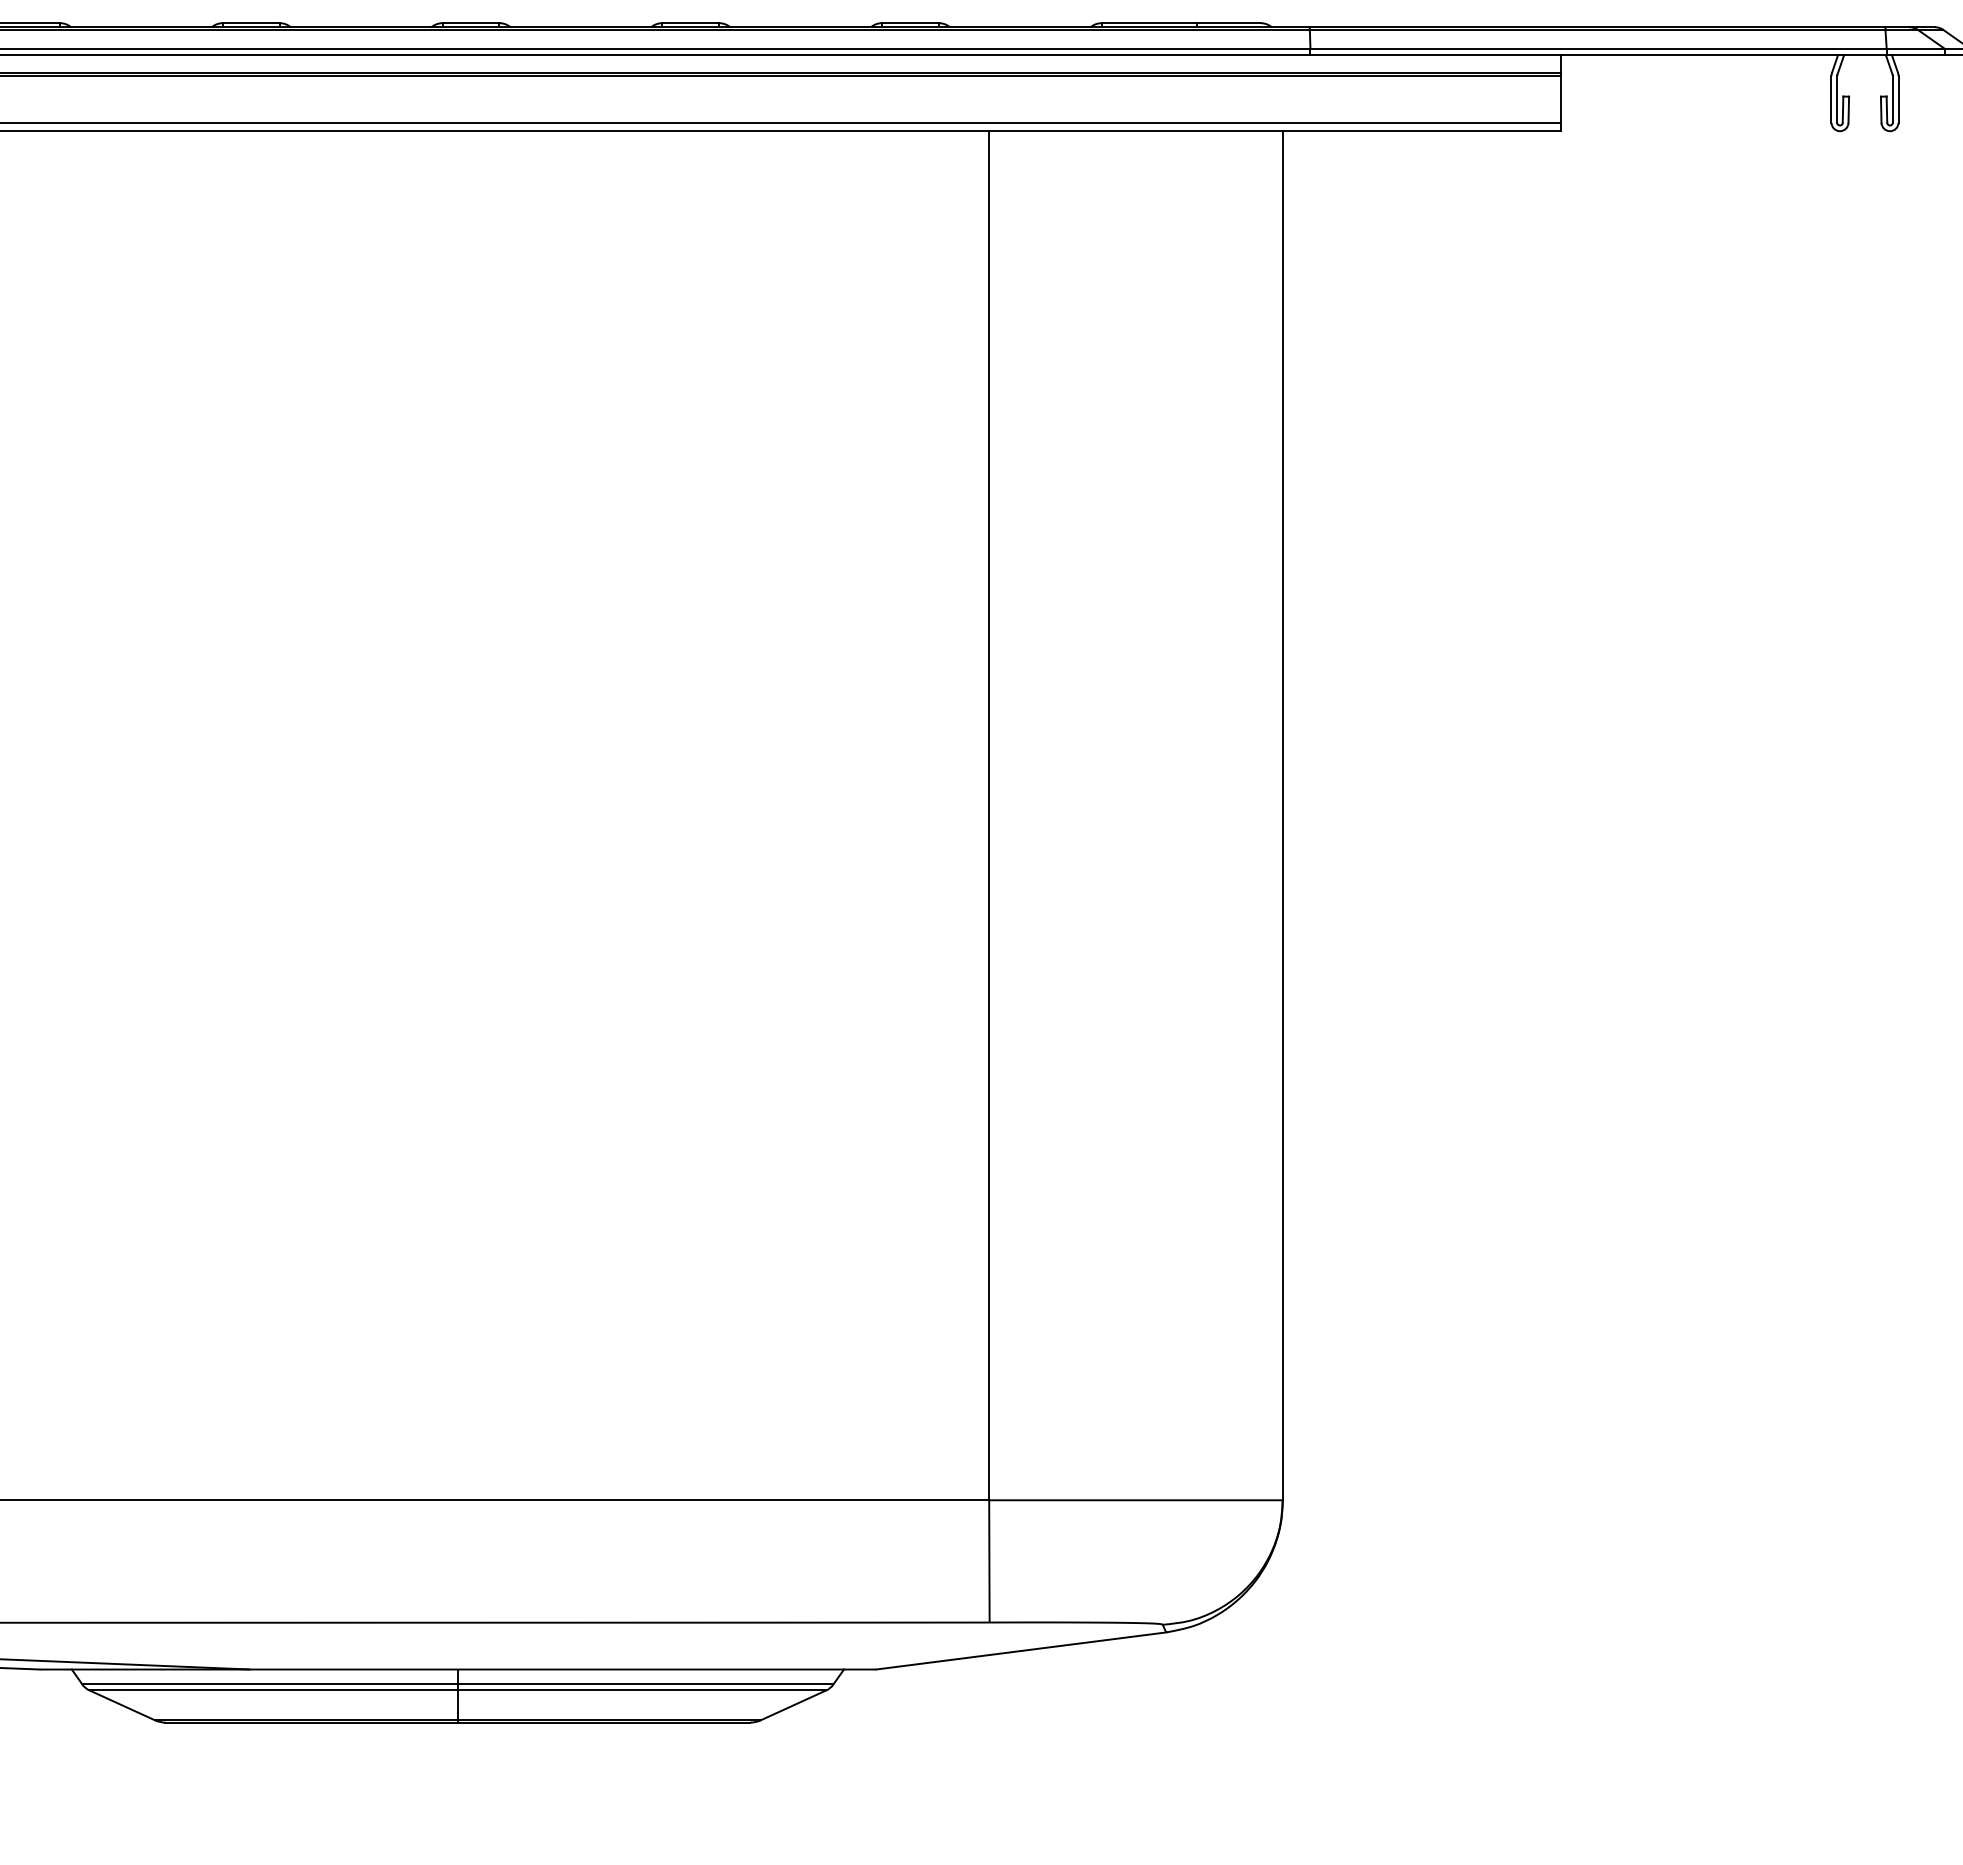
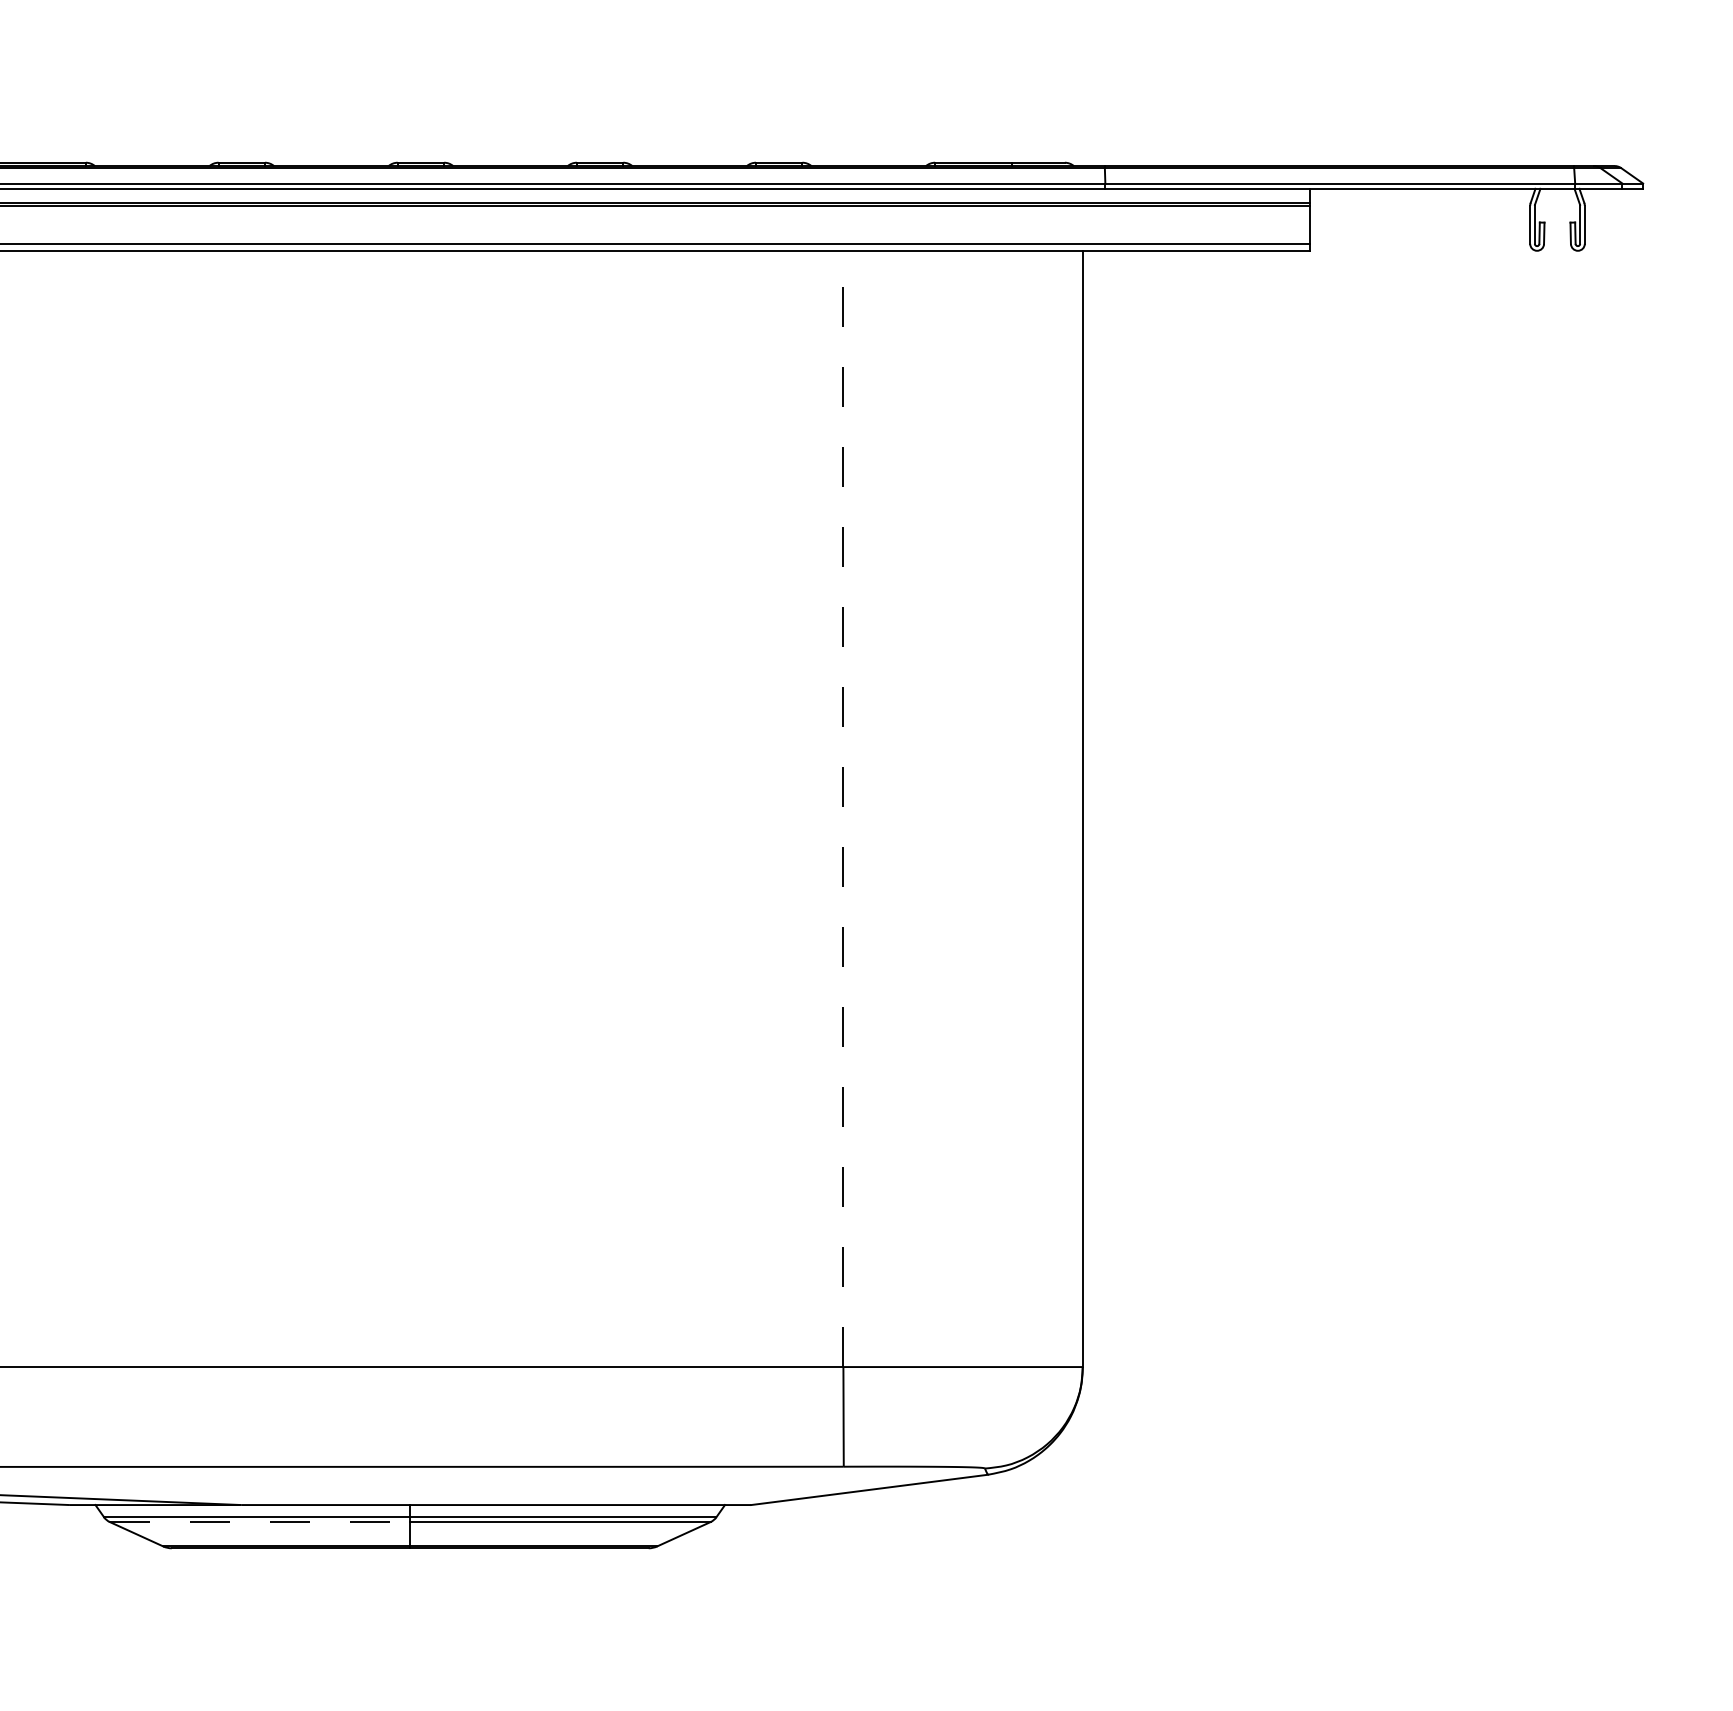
line: (989, 815) -> (843, 808), solid -> dashed
line: (274, 1690) -> (260, 1522), solid -> dashed

